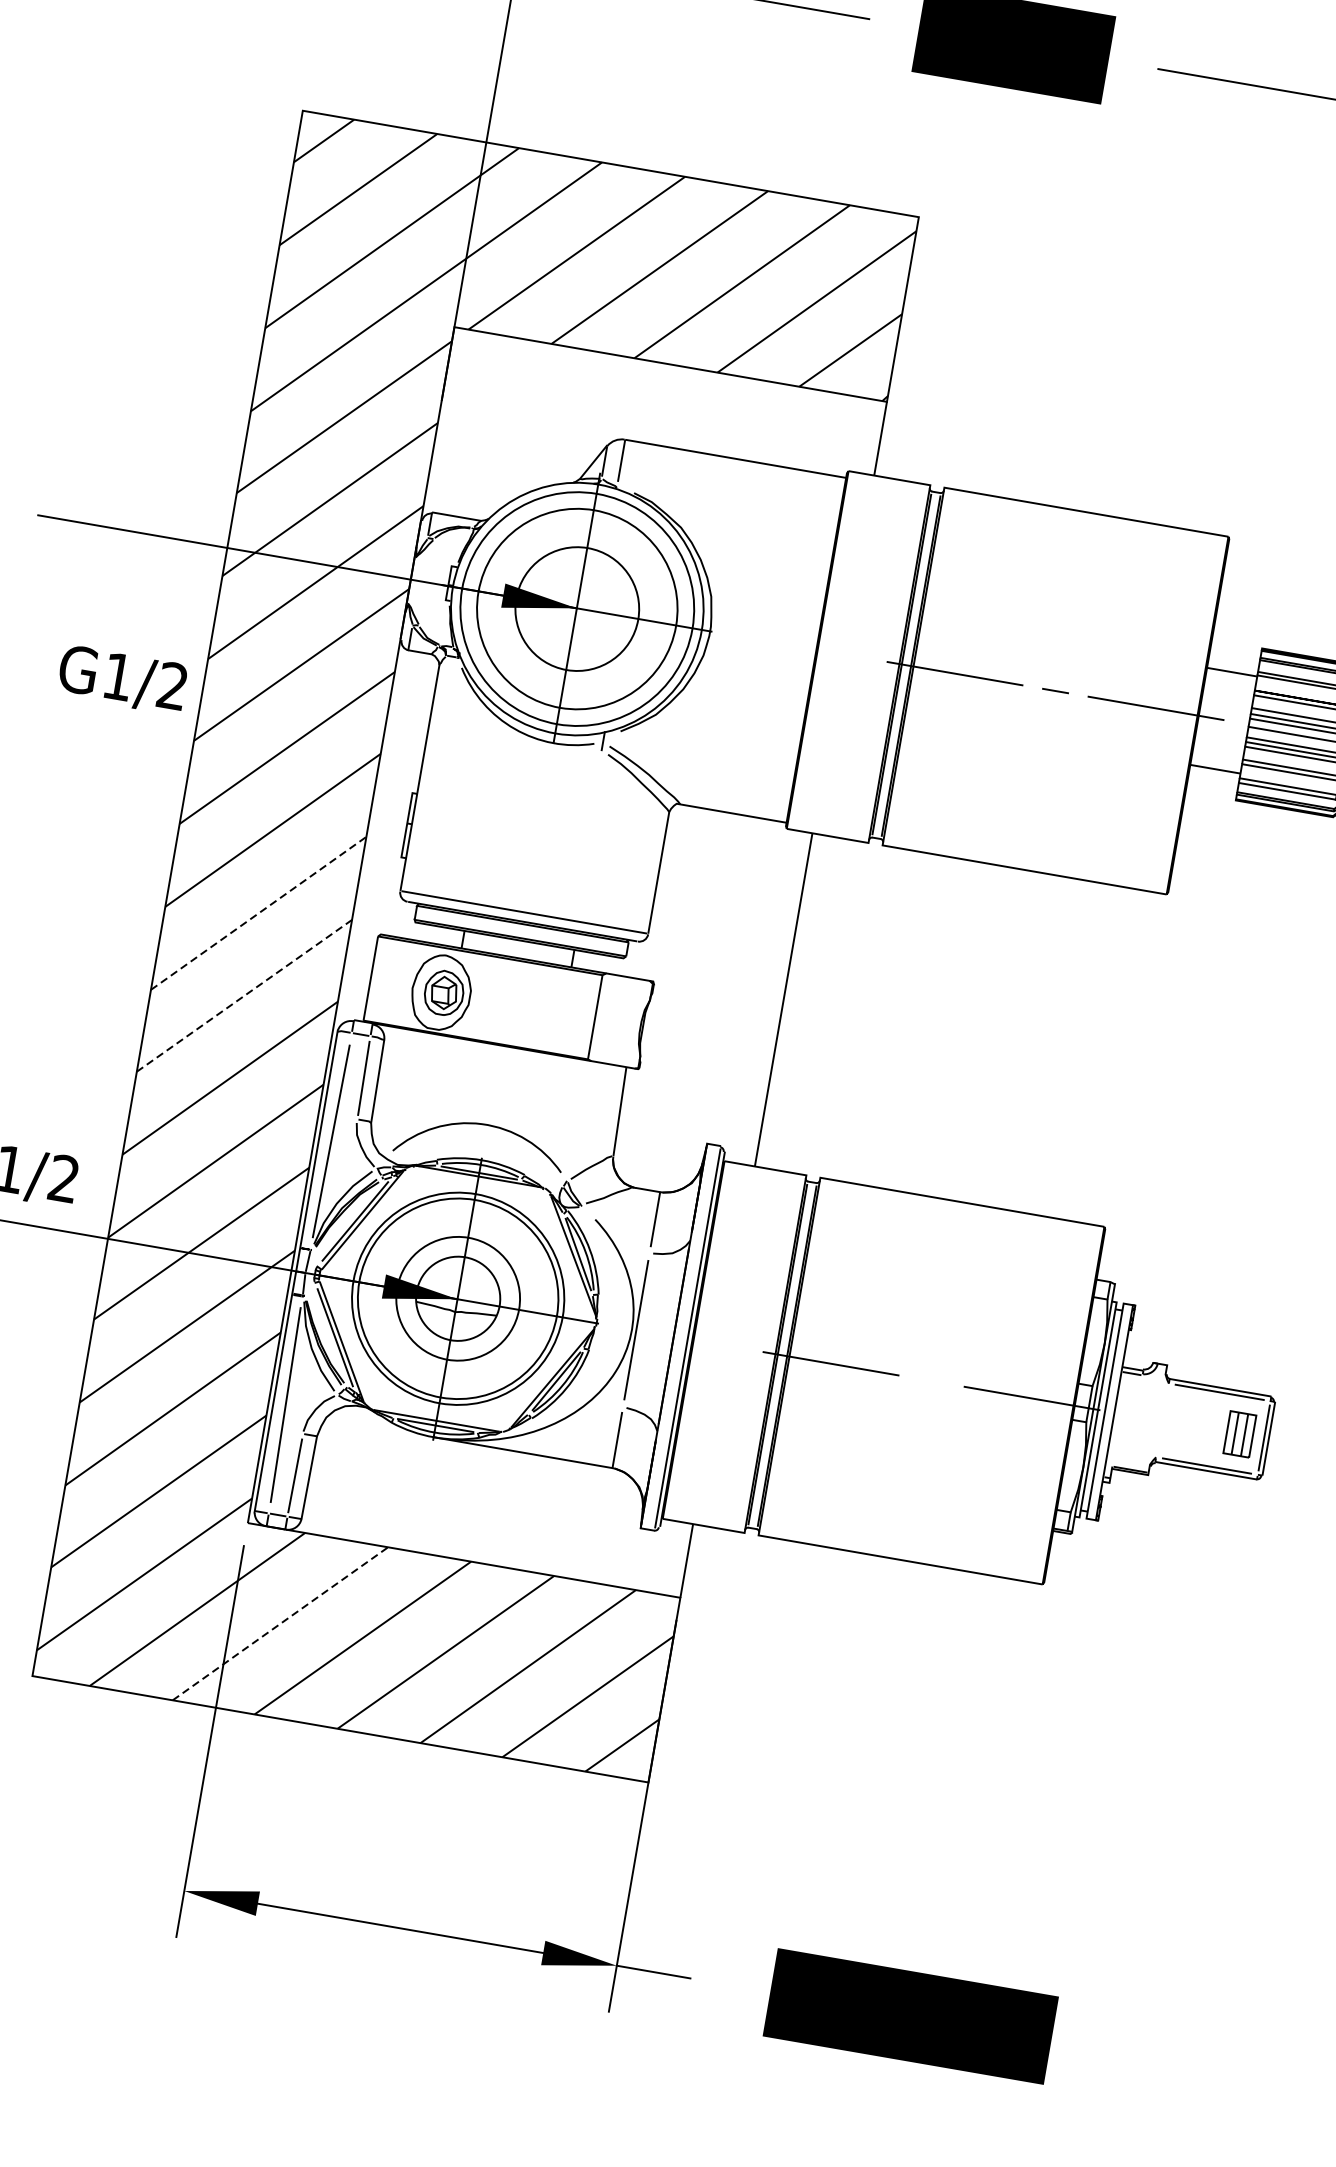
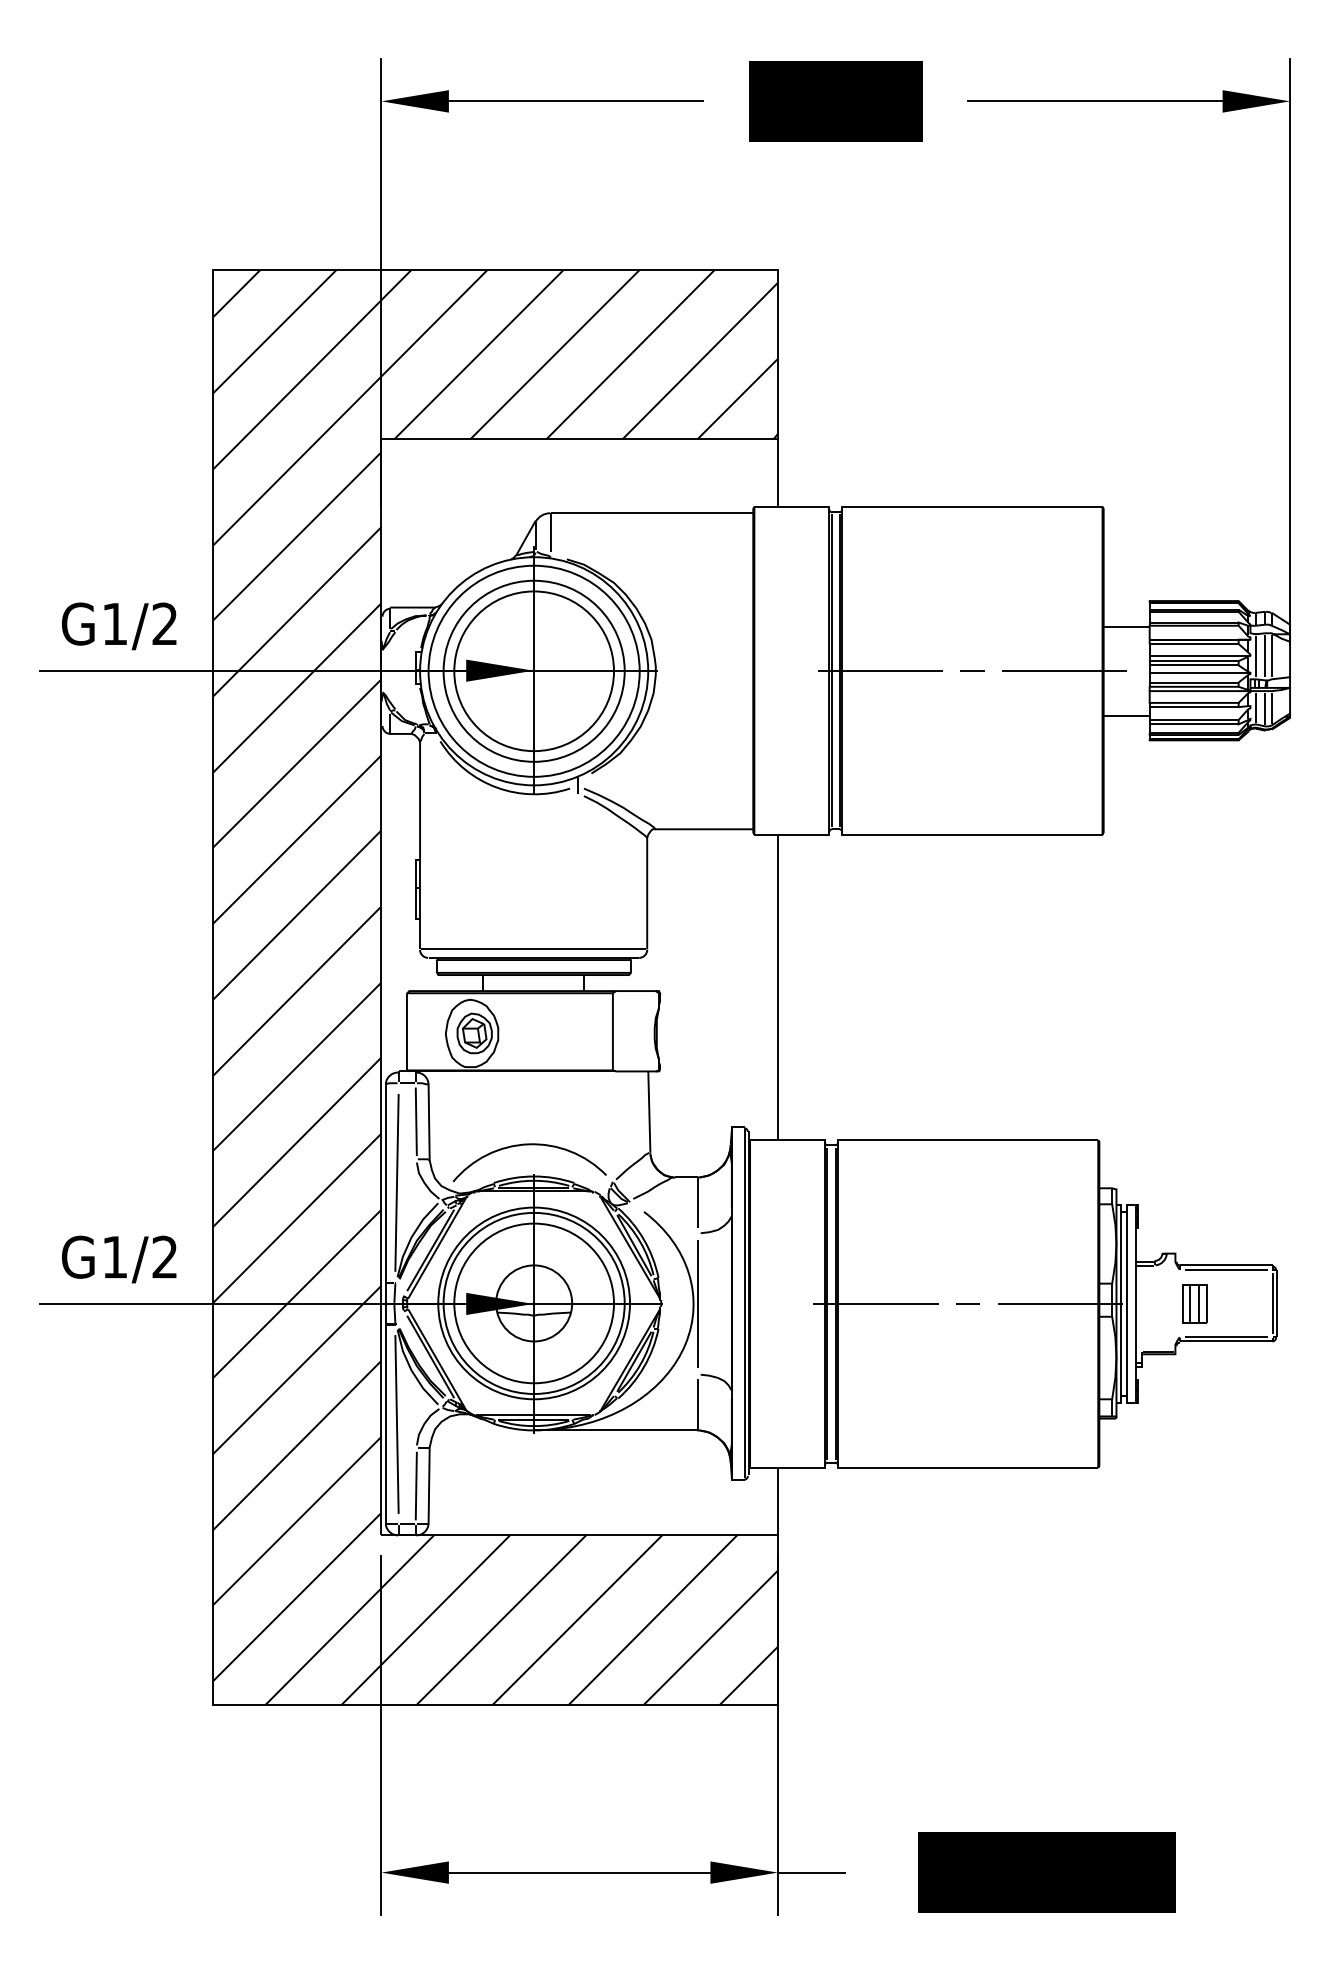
circle: (576, 609) -> (533, 671), size x1.43
text: (122, 680) -> (119, 626), moved
line: (258, 912) -> (297, 990), dashed -> solid
line: (244, 995) -> (297, 1066), dashed -> solid
circle: (457, 1298) -> (533, 1303), size x1.43
line: (930, 1380) -> (967, 1303), added
part: (1239, 1433) -> (1194, 1303), moved
line: (281, 1623) -> (426, 1619), dashed -> solid

